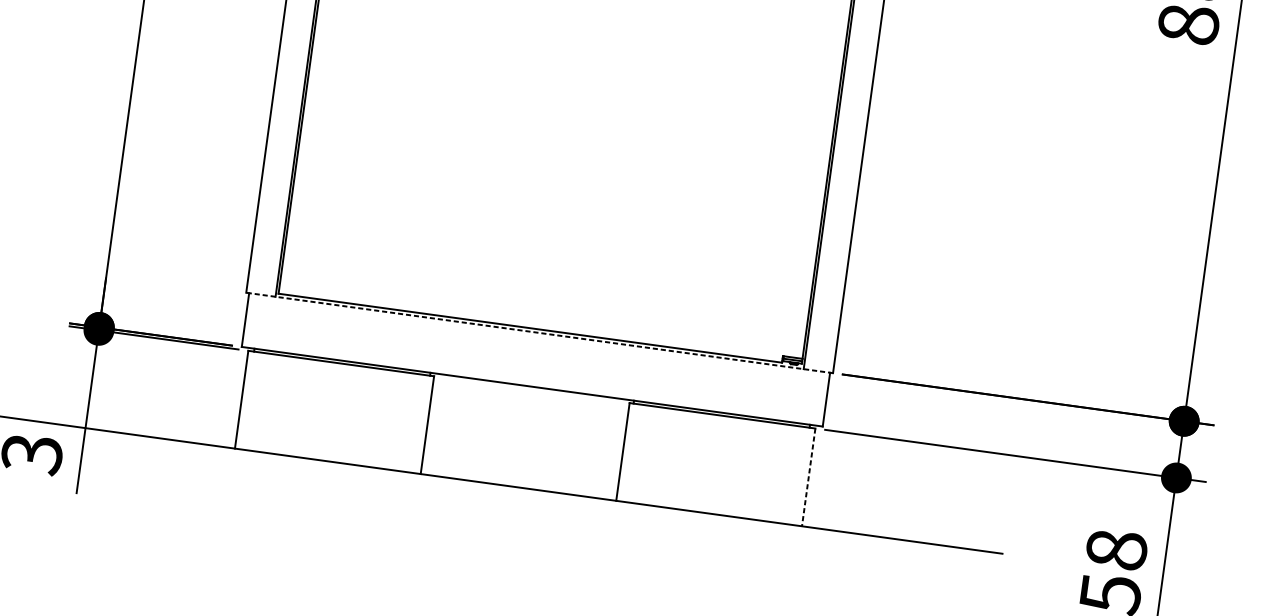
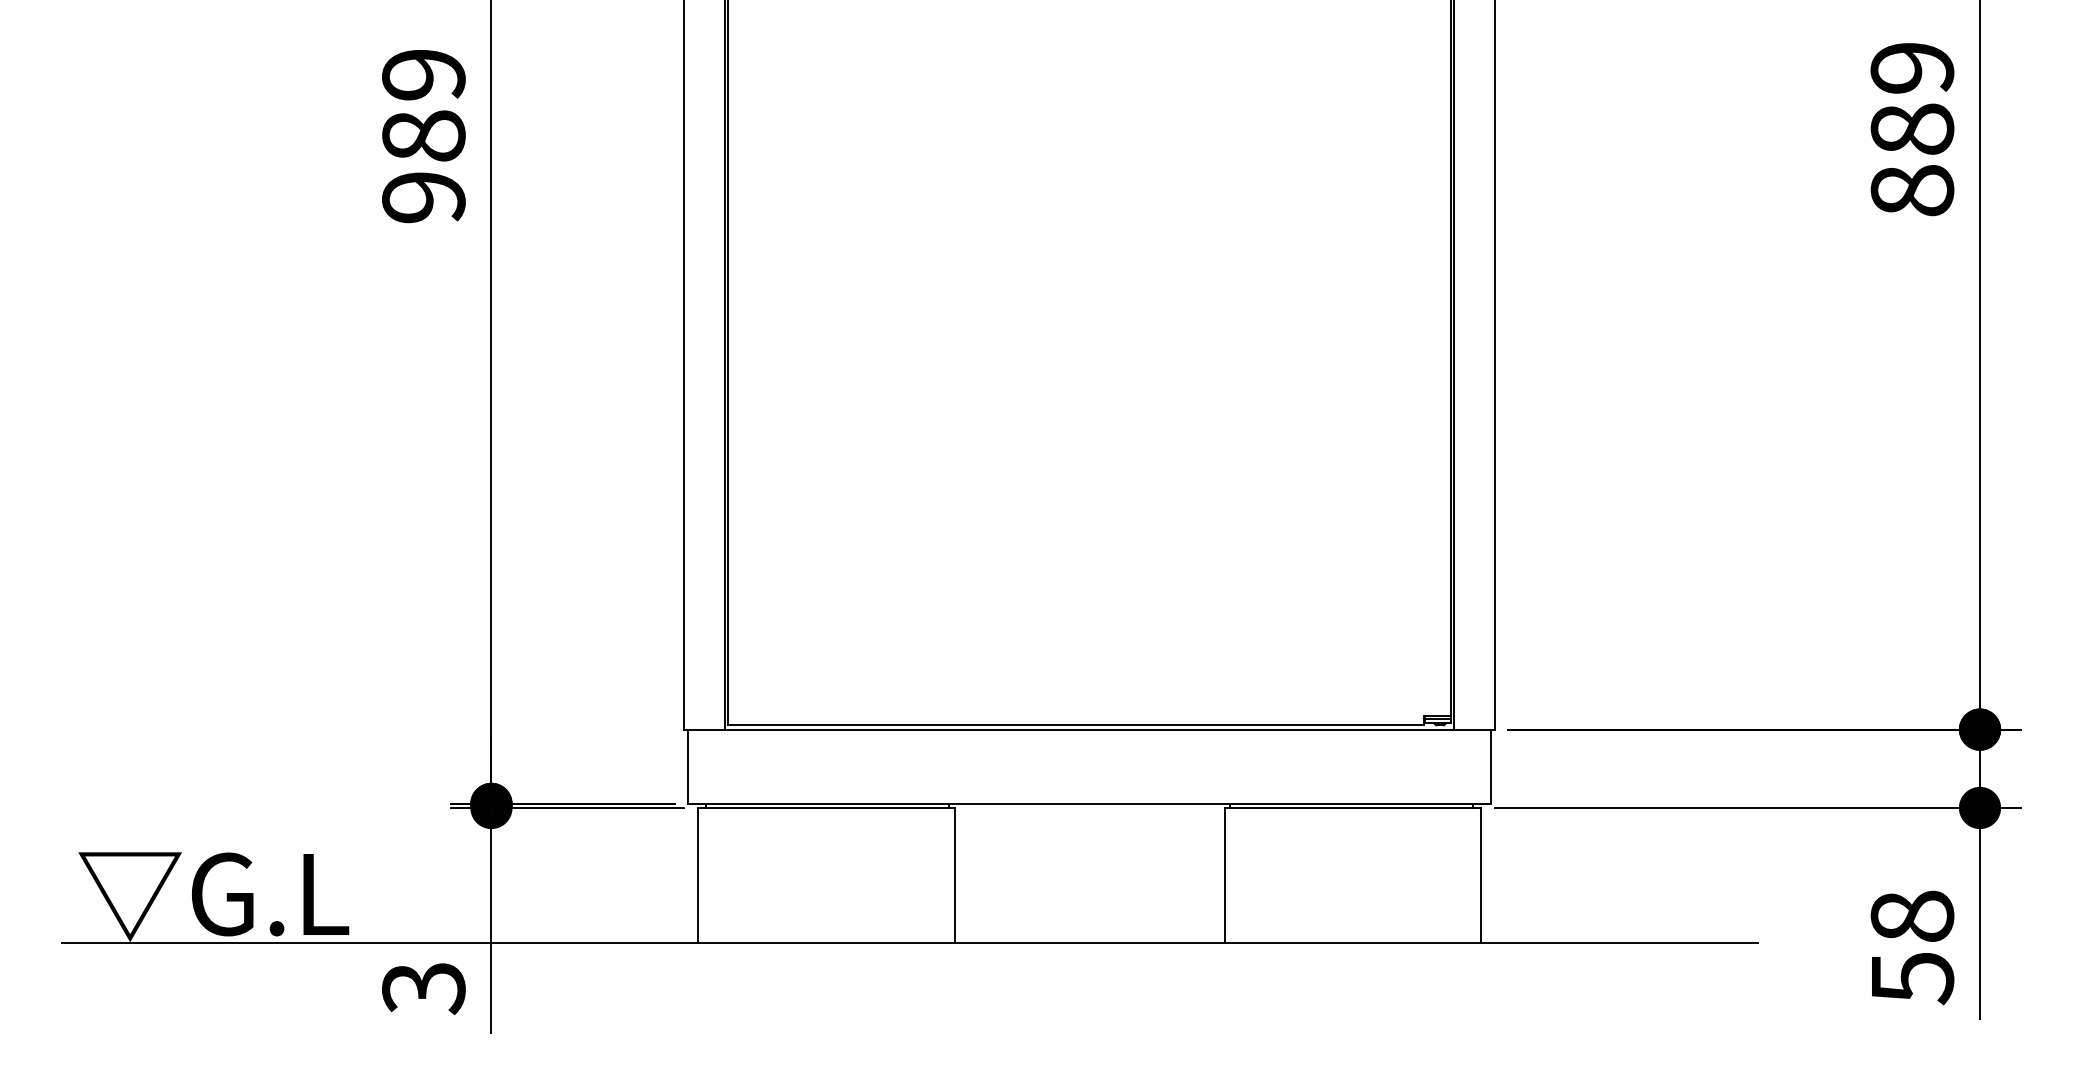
line: (539, 332) -> (1089, 729), dashed -> solid
line: (808, 477) -> (1481, 875), dashed -> solid

